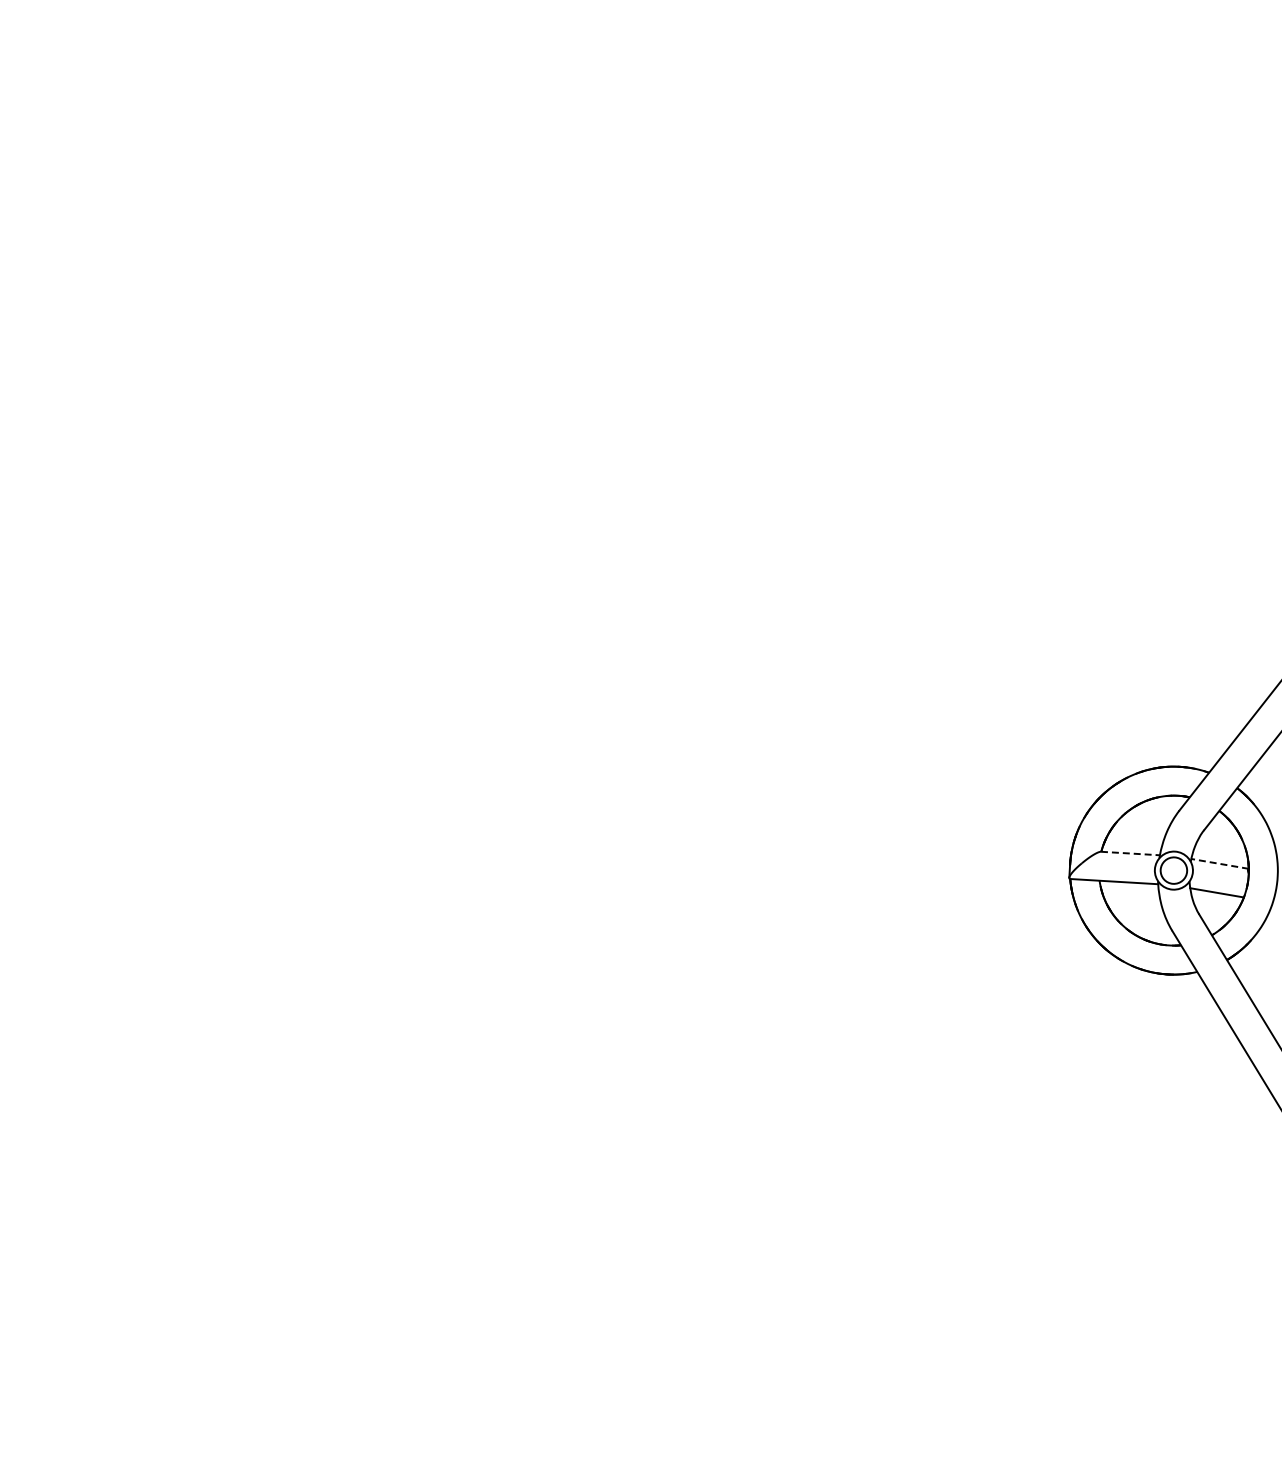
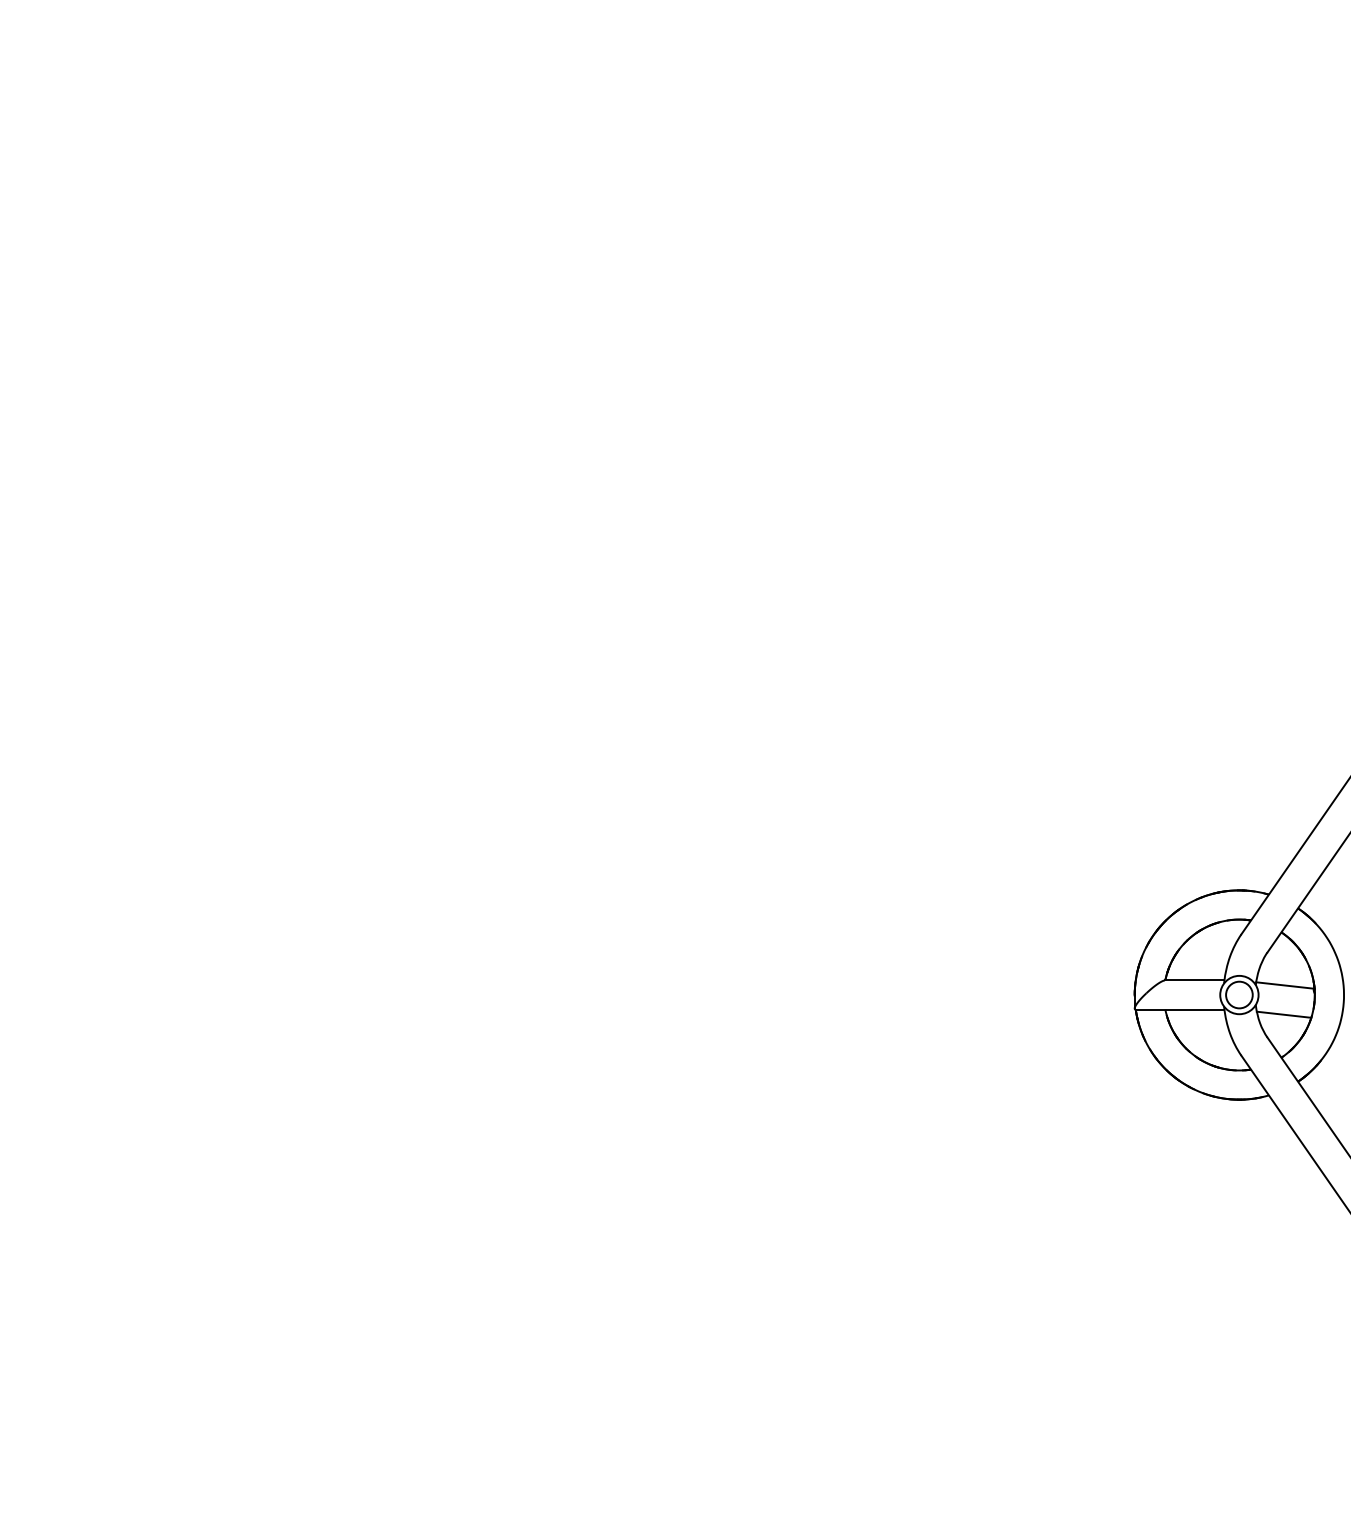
line: (1130, 853) -> (1194, 980), dashed -> solid
line: (1219, 863) -> (1284, 985), dashed -> solid

